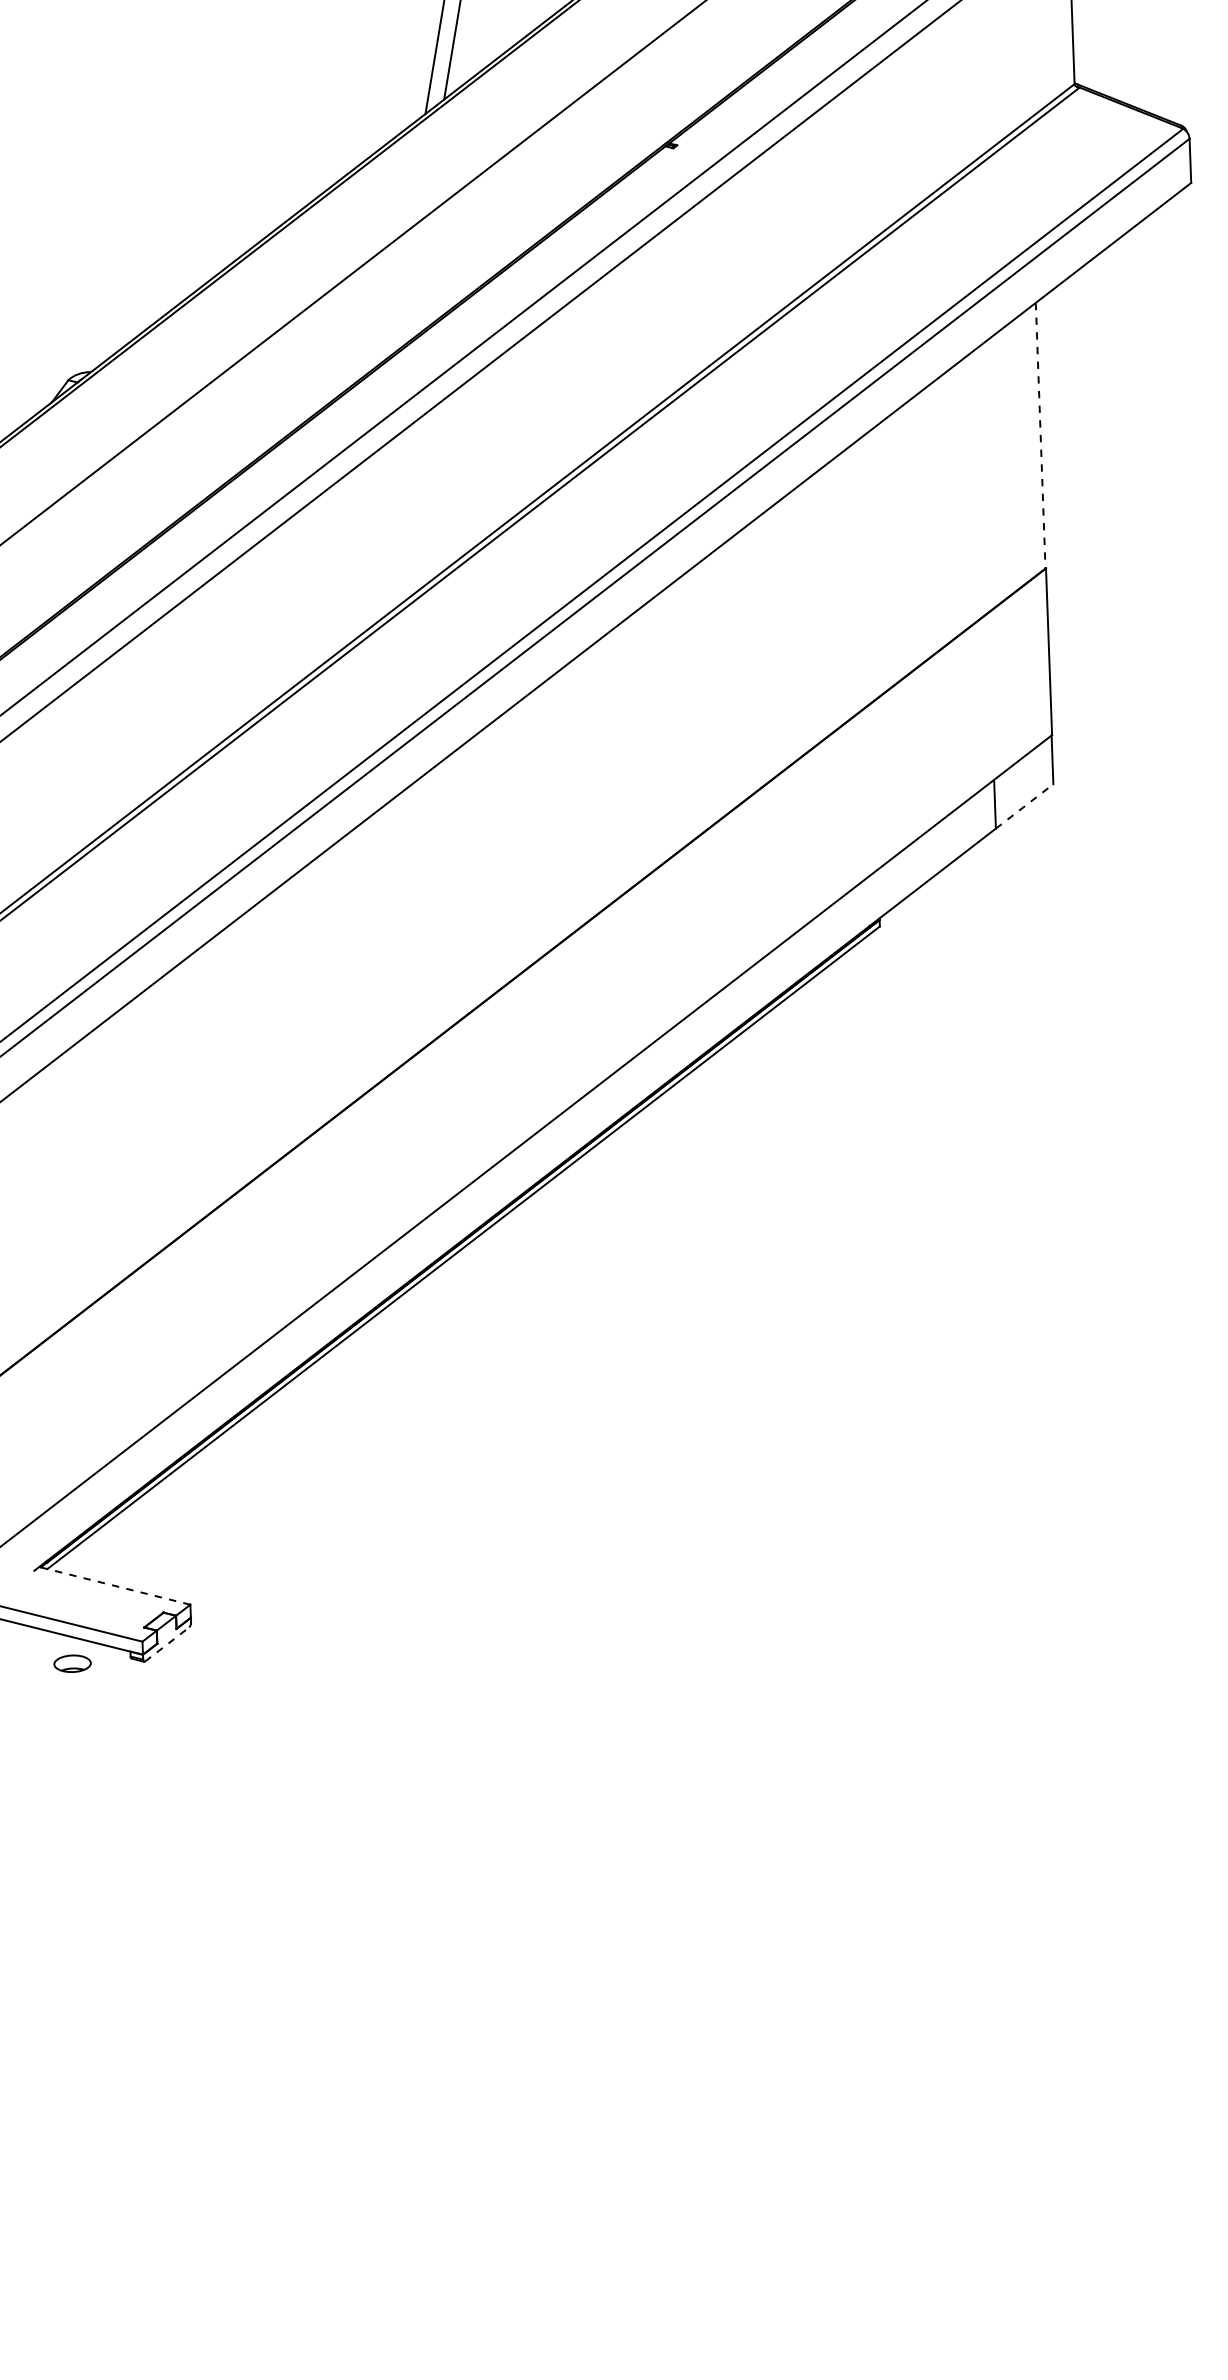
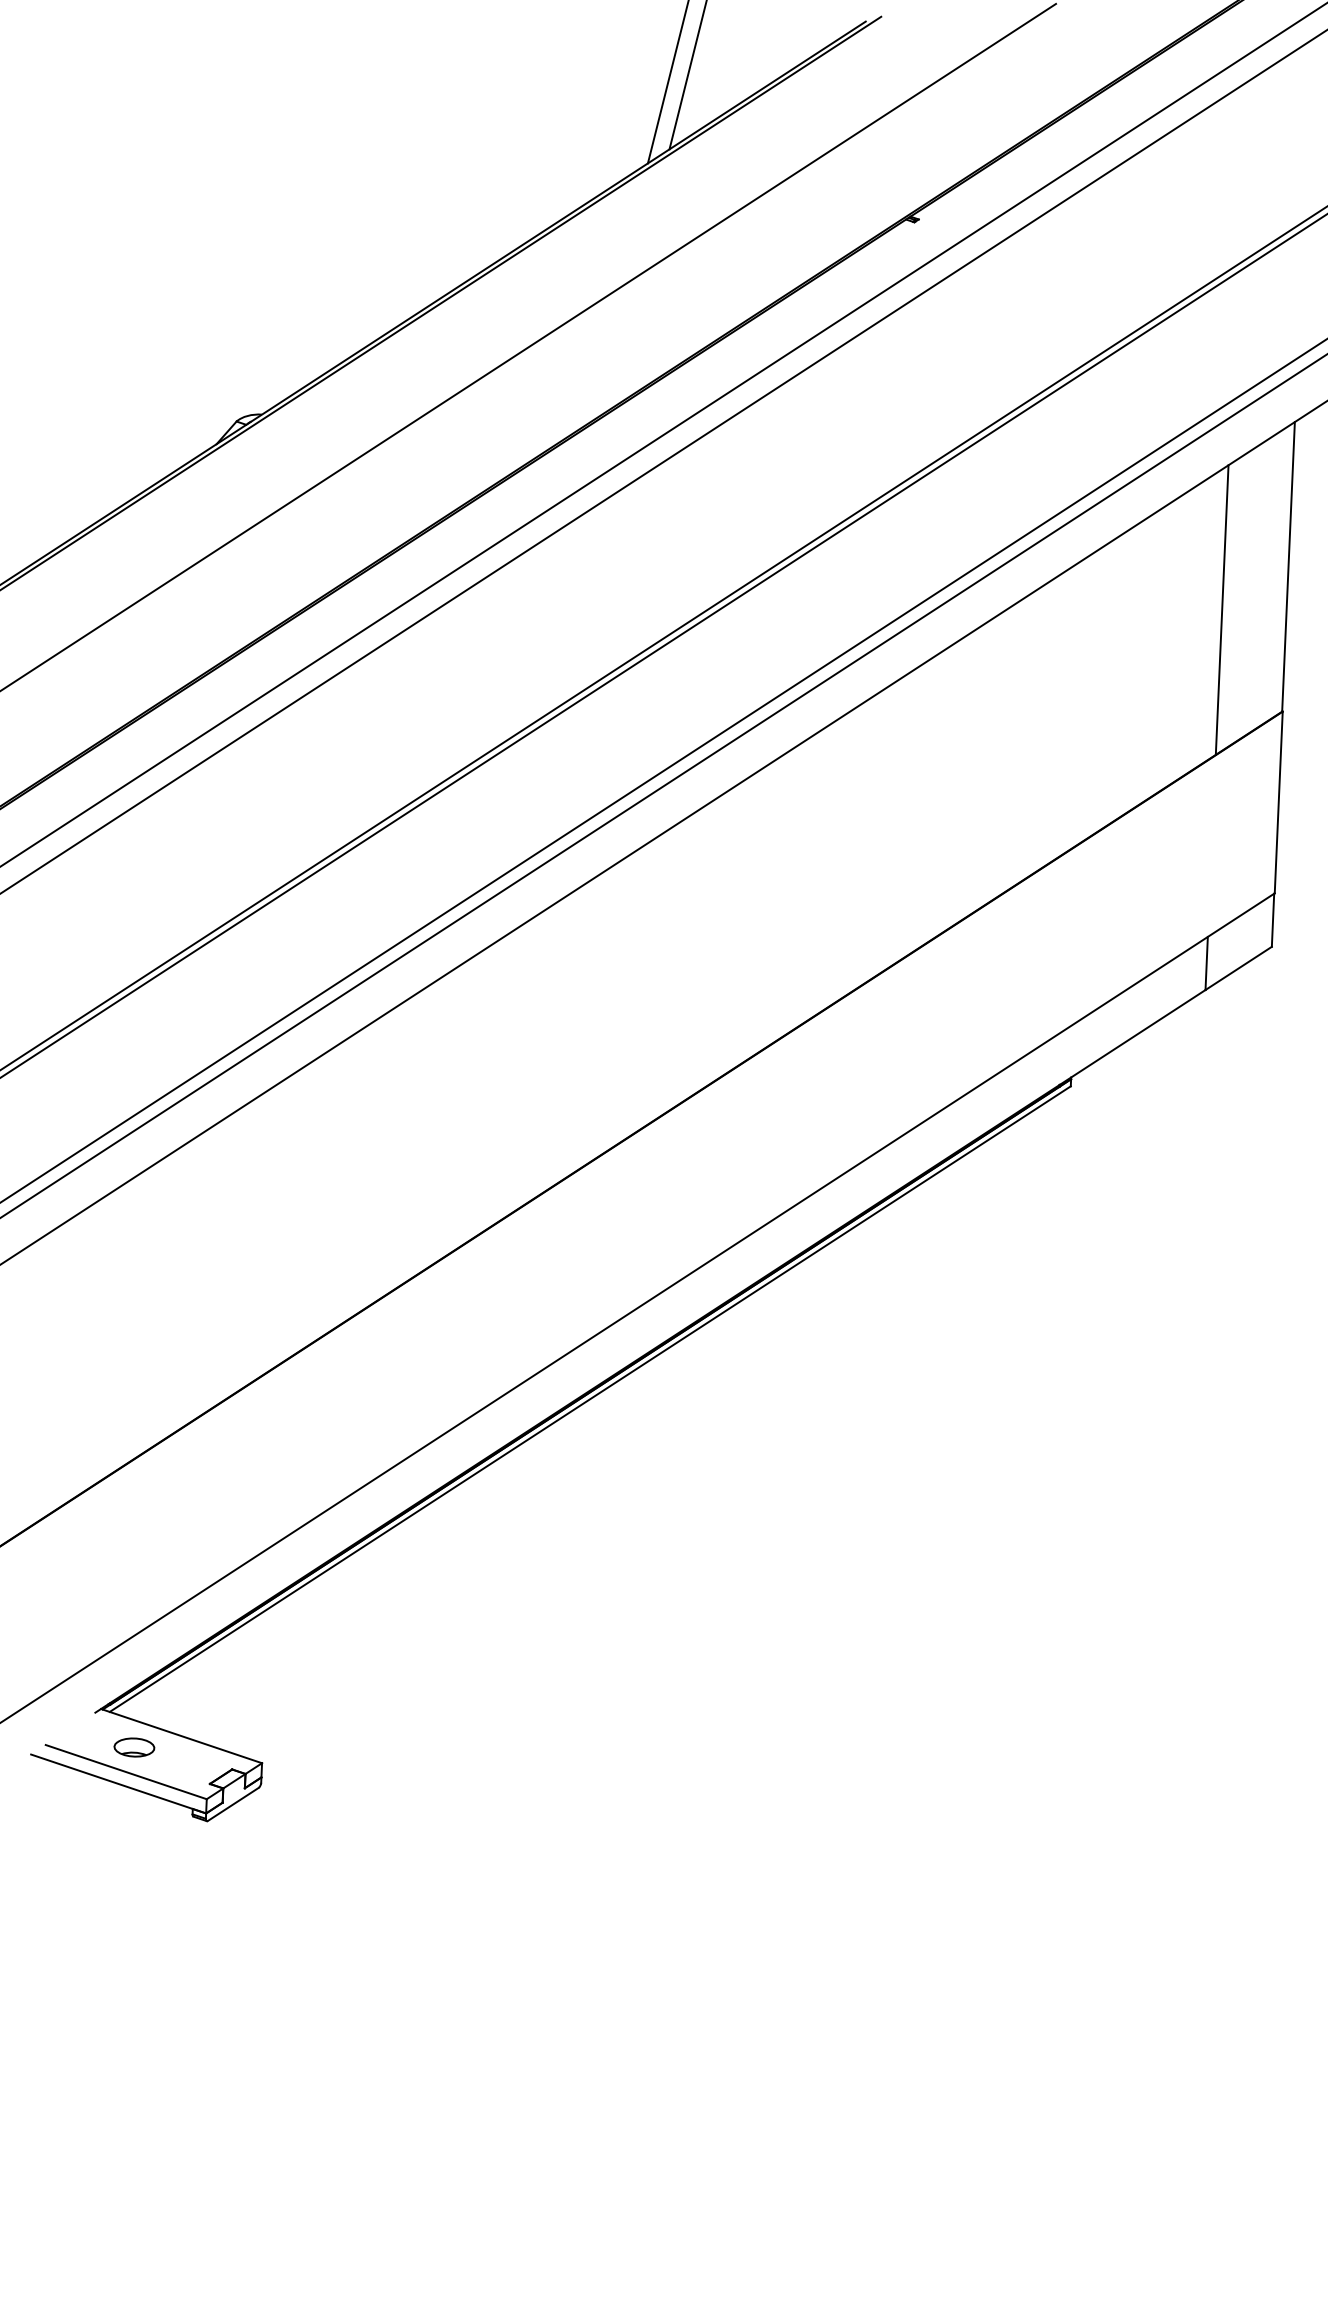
line: (1040, 435) -> (1288, 566), dashed -> solid
line: (983, 479) -> (1222, 609), added
line: (1025, 806) -> (1239, 968), dashed -> solid
line: (114, 1585) -> (181, 1735), dashed -> solid
line: (167, 1644) -> (233, 1804), dashed -> solid
part: (72, 1663) -> (134, 1747), moved

